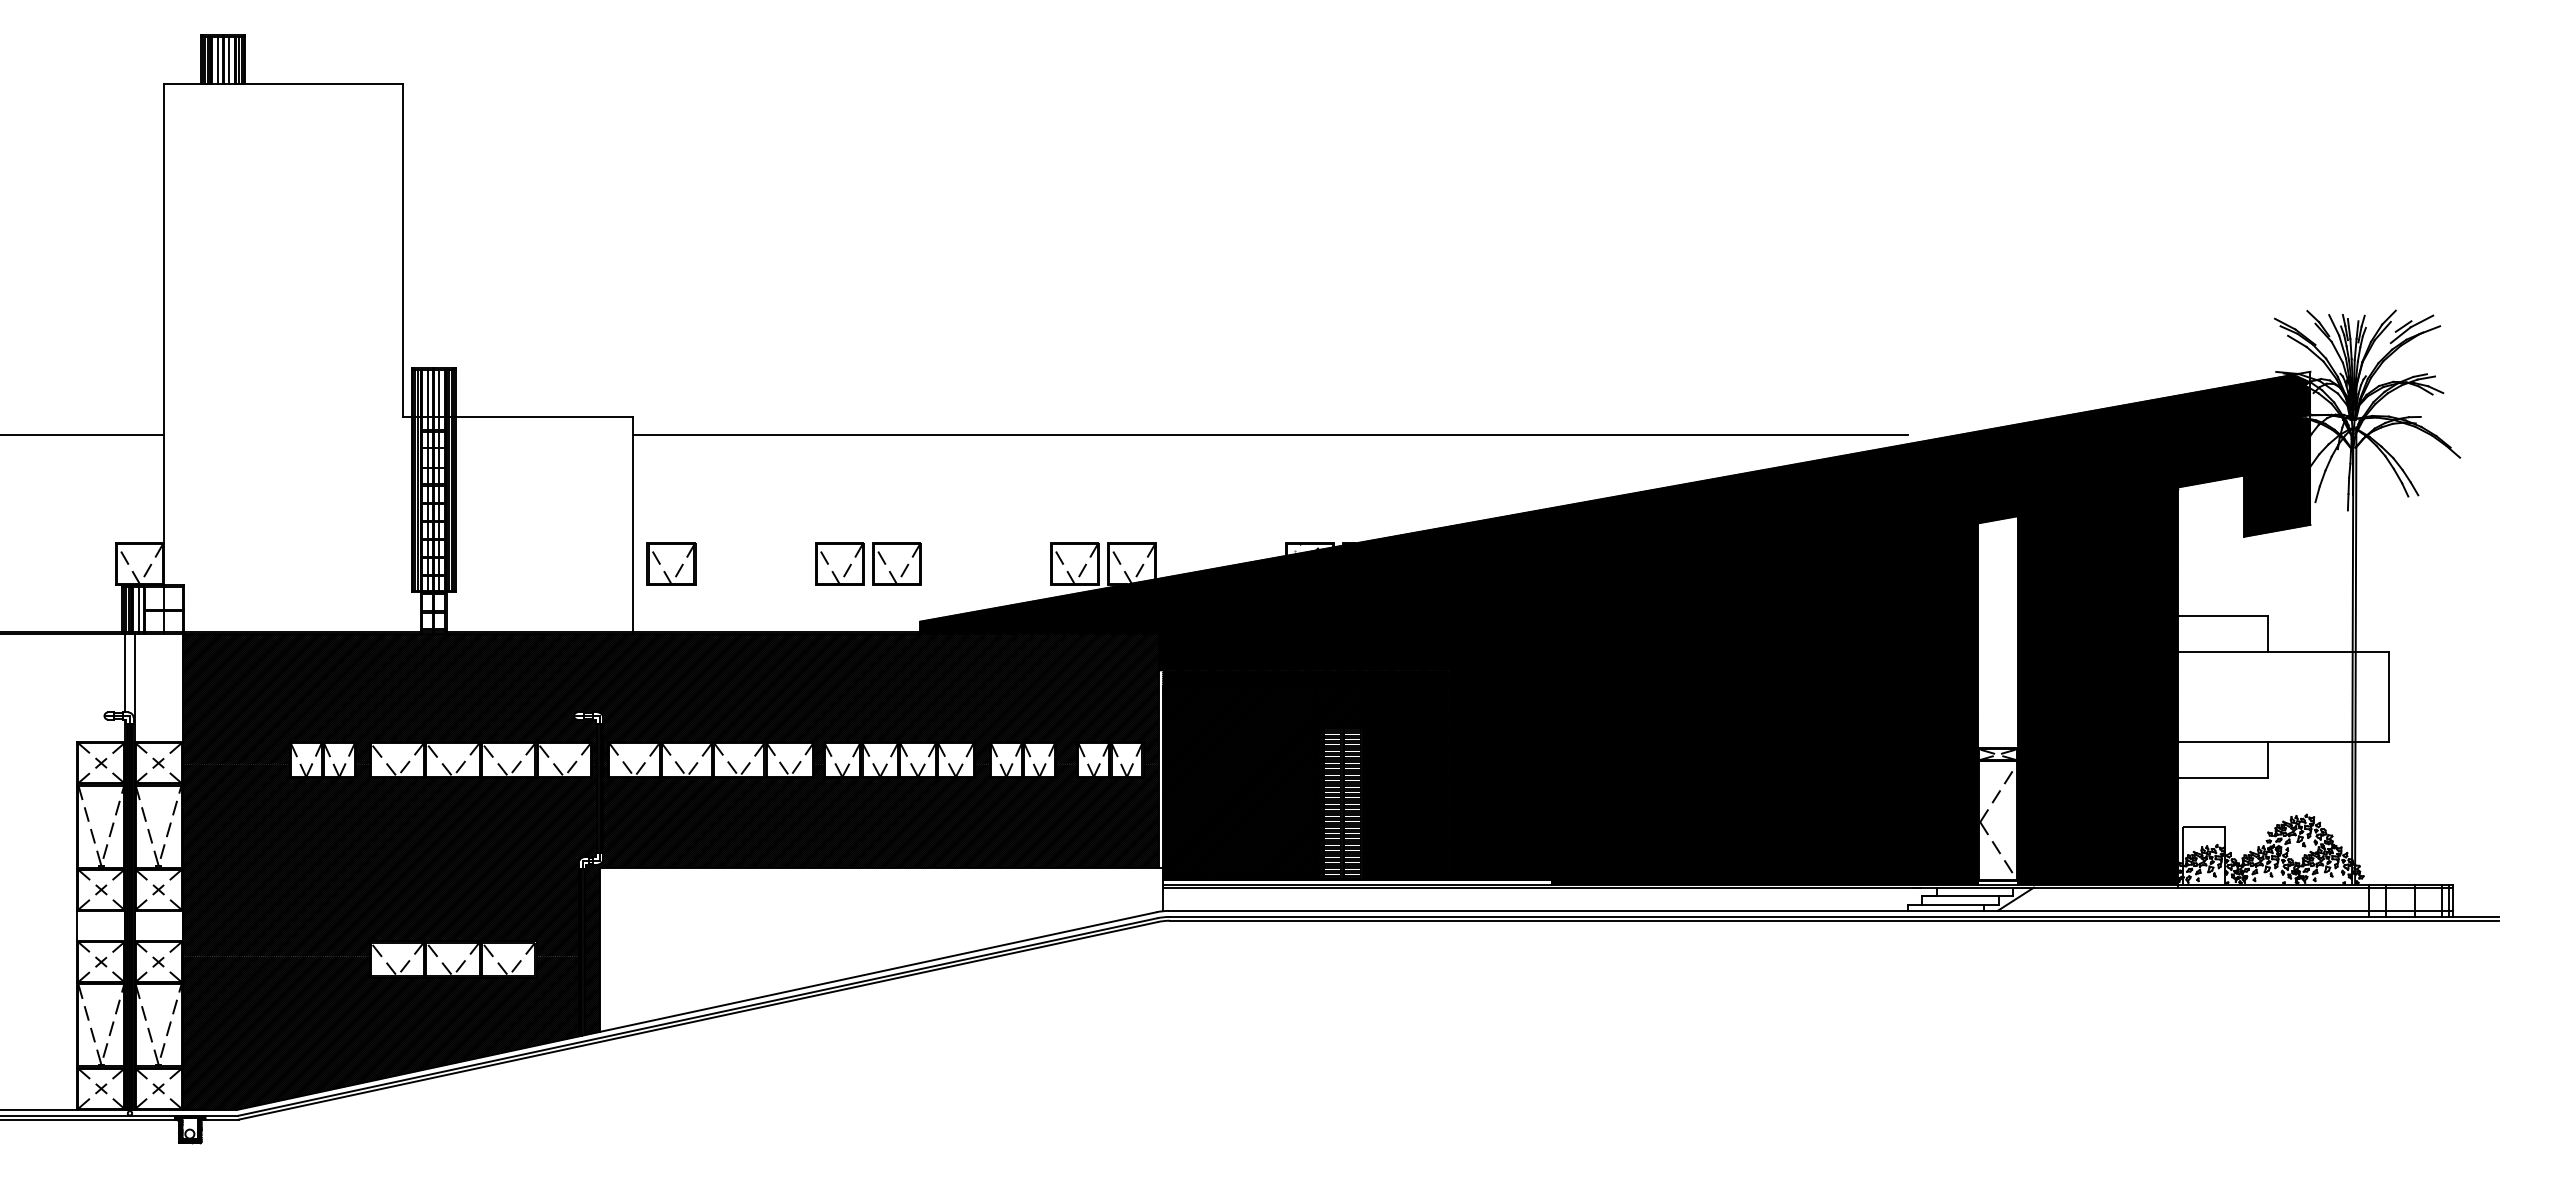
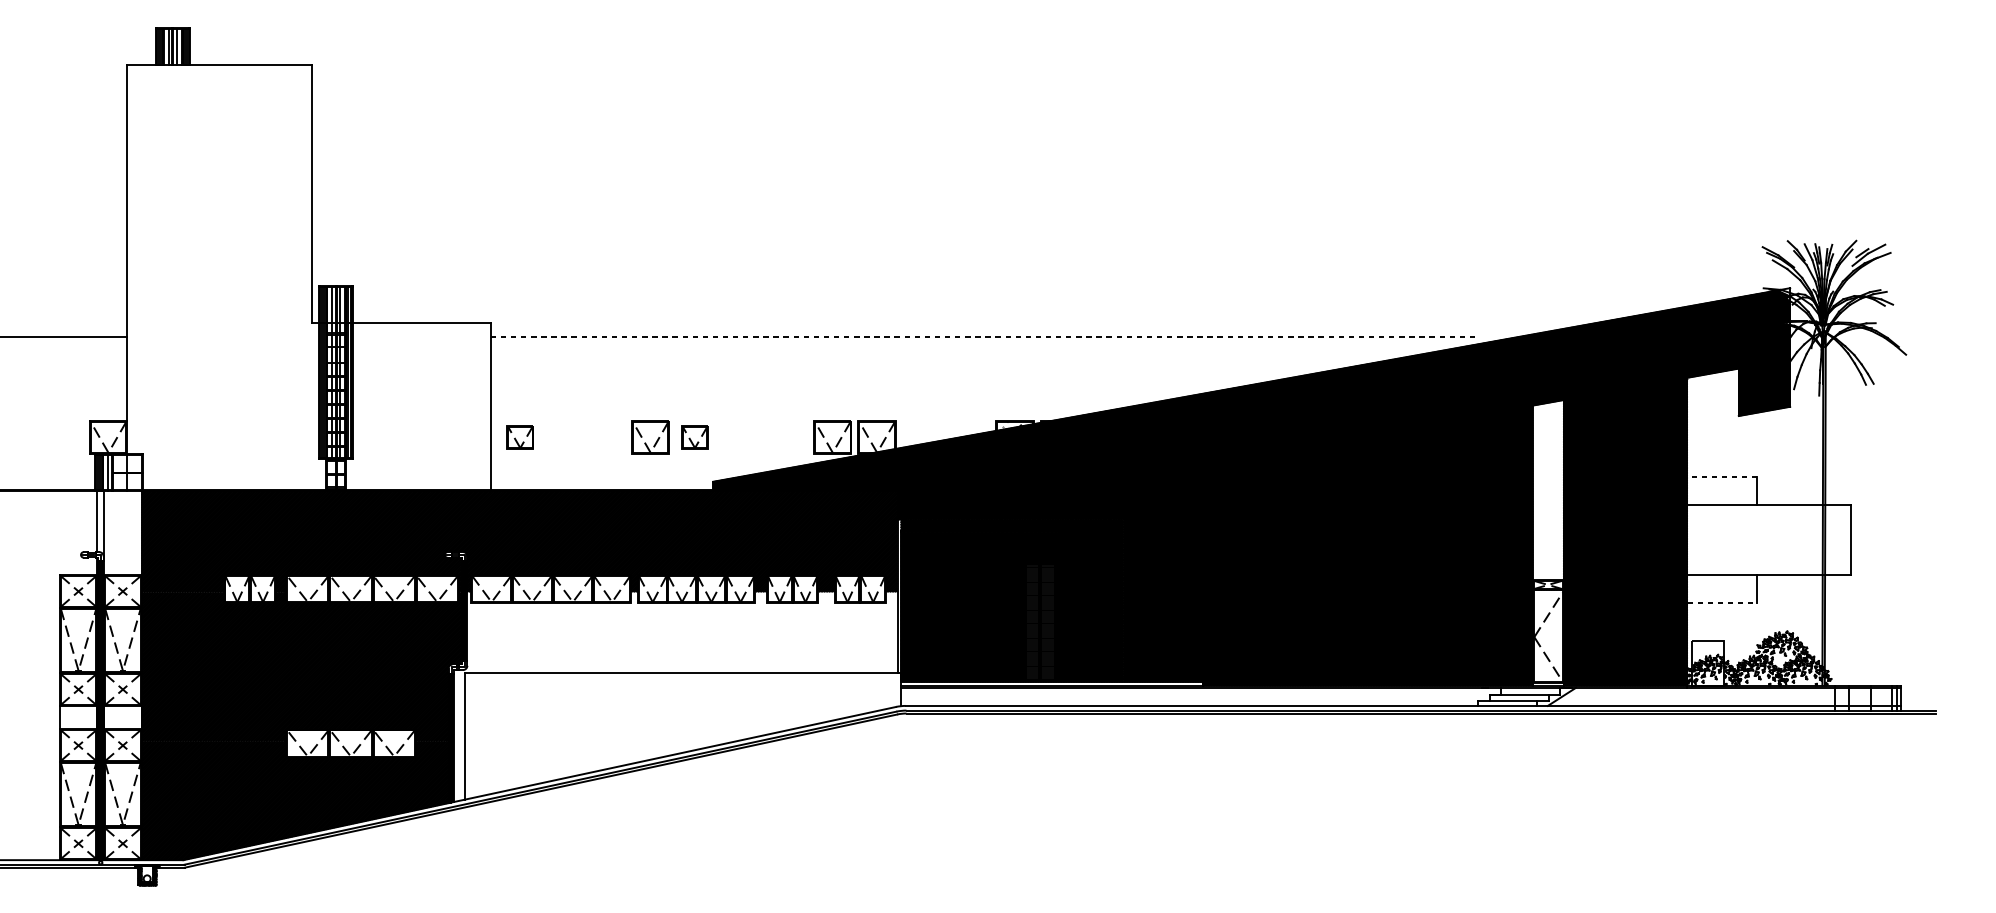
line: (1271, 434) -> (985, 336), solid -> dashed
part: (671, 563) -> (520, 436), size x0.7
part: (896, 563) -> (694, 436), size x0.7
line: (2222, 615) -> (1722, 477), solid -> dashed
line: (2223, 778) -> (1722, 603), solid -> dashed
hatch: (871, 899) -> (675, 697), removed

